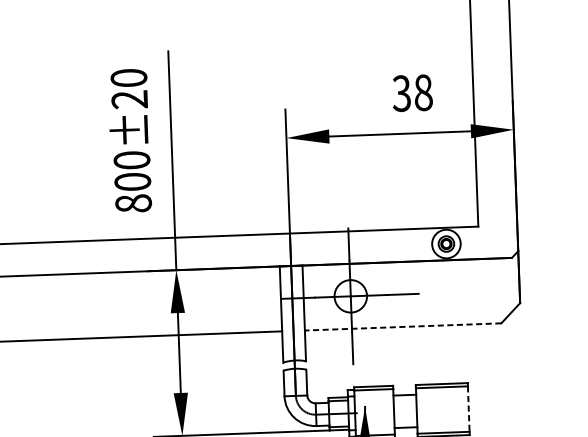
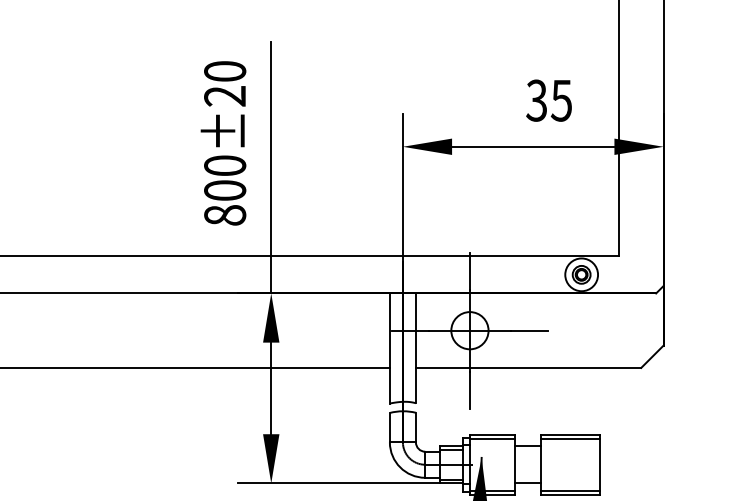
text: (423, 92) -> (561, 100), 38 -> 35
line: (403, 326) -> (528, 367), dashed -> solid
line: (468, 409) -> (600, 465), dashed -> solid

